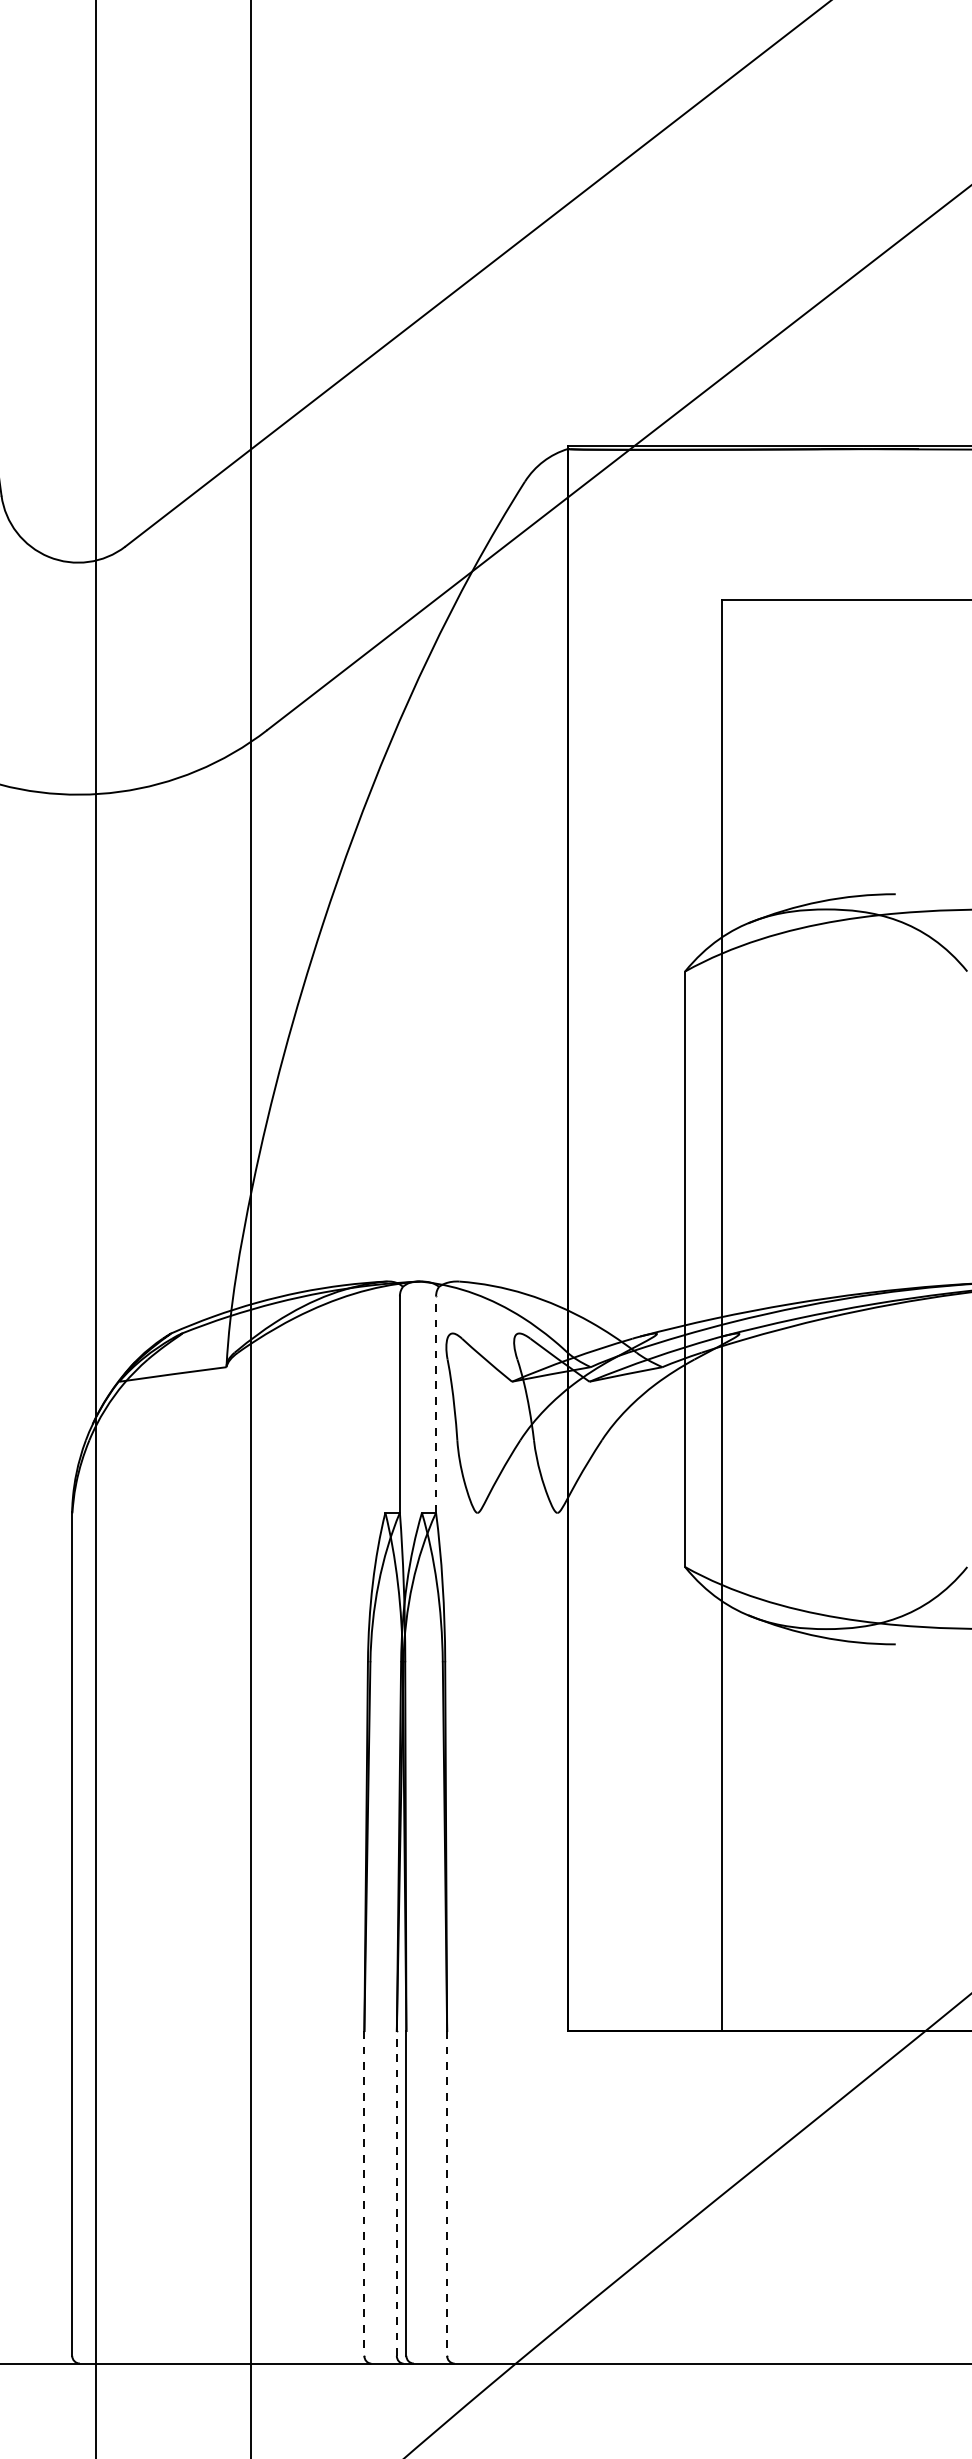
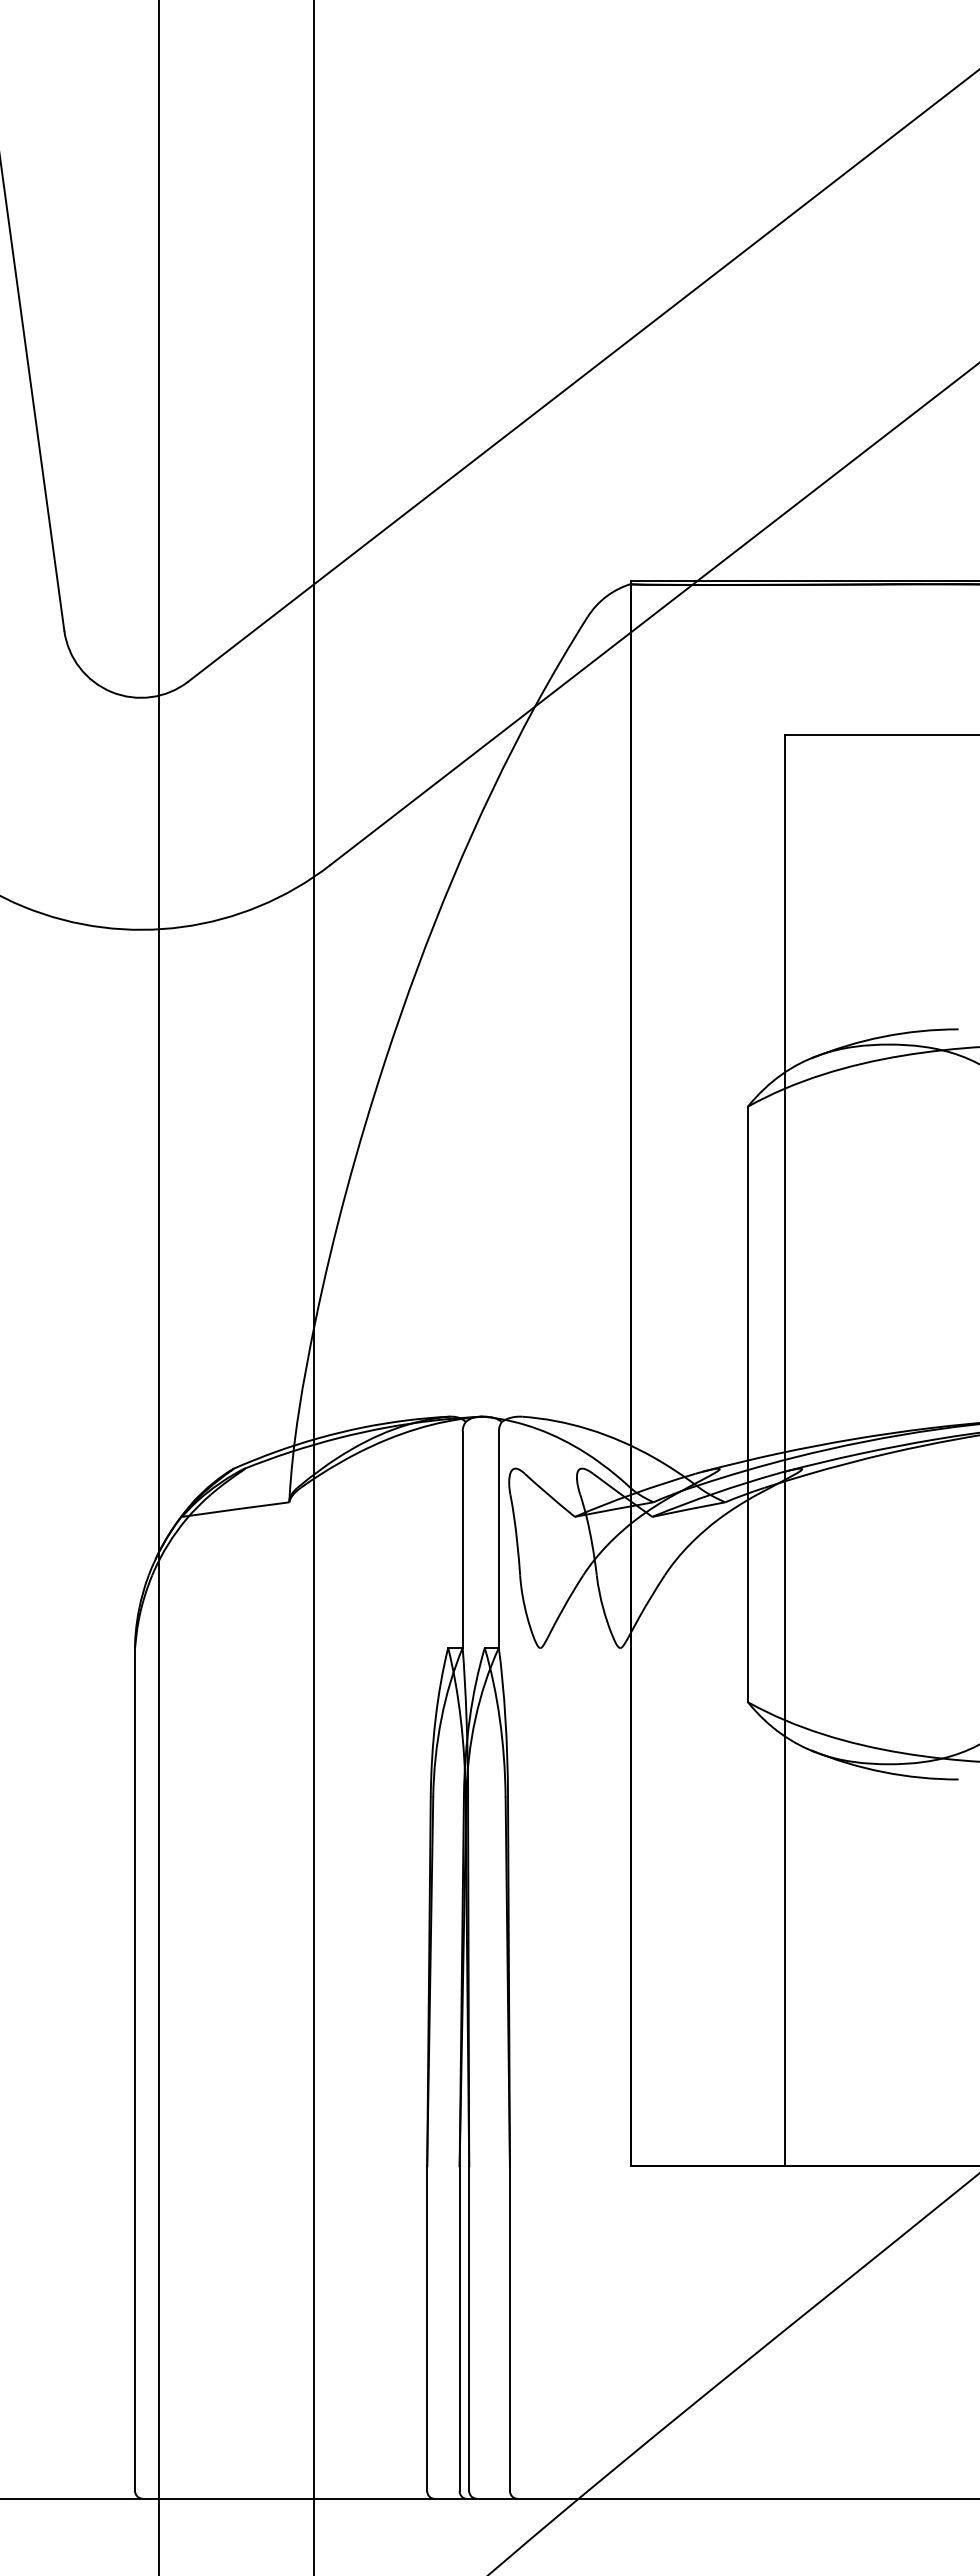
line: (435, 1404) -> (498, 1539), dashed -> solid
line: (396, 2193) -> (459, 2328), dashed -> solid
line: (364, 2194) -> (427, 2329), dashed -> solid
line: (446, 2194) -> (509, 2329), dashed -> solid

